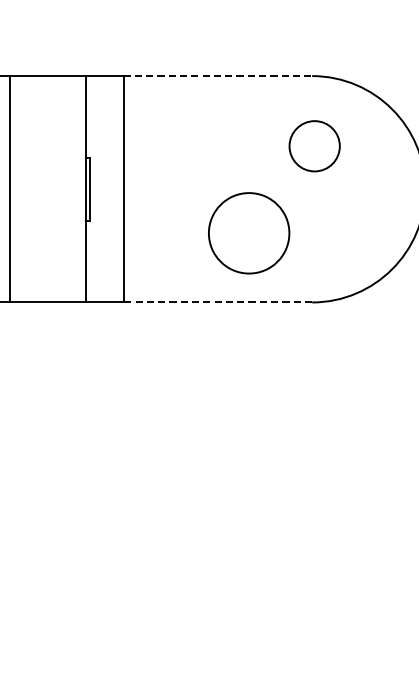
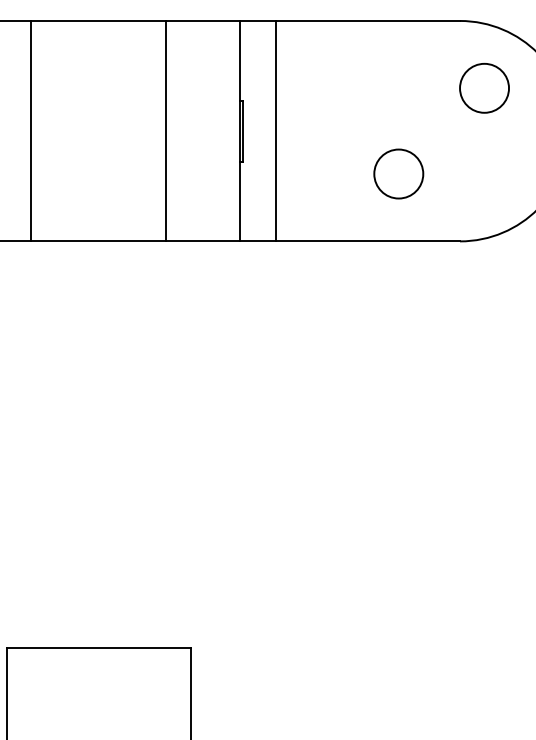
line: (218, 75) -> (368, 20), dashed -> solid
circle: (314, 146) -> (484, 88), moved
circle: (248, 232) -> (398, 173), size x0.62
line: (218, 302) -> (368, 241), dashed -> solid

